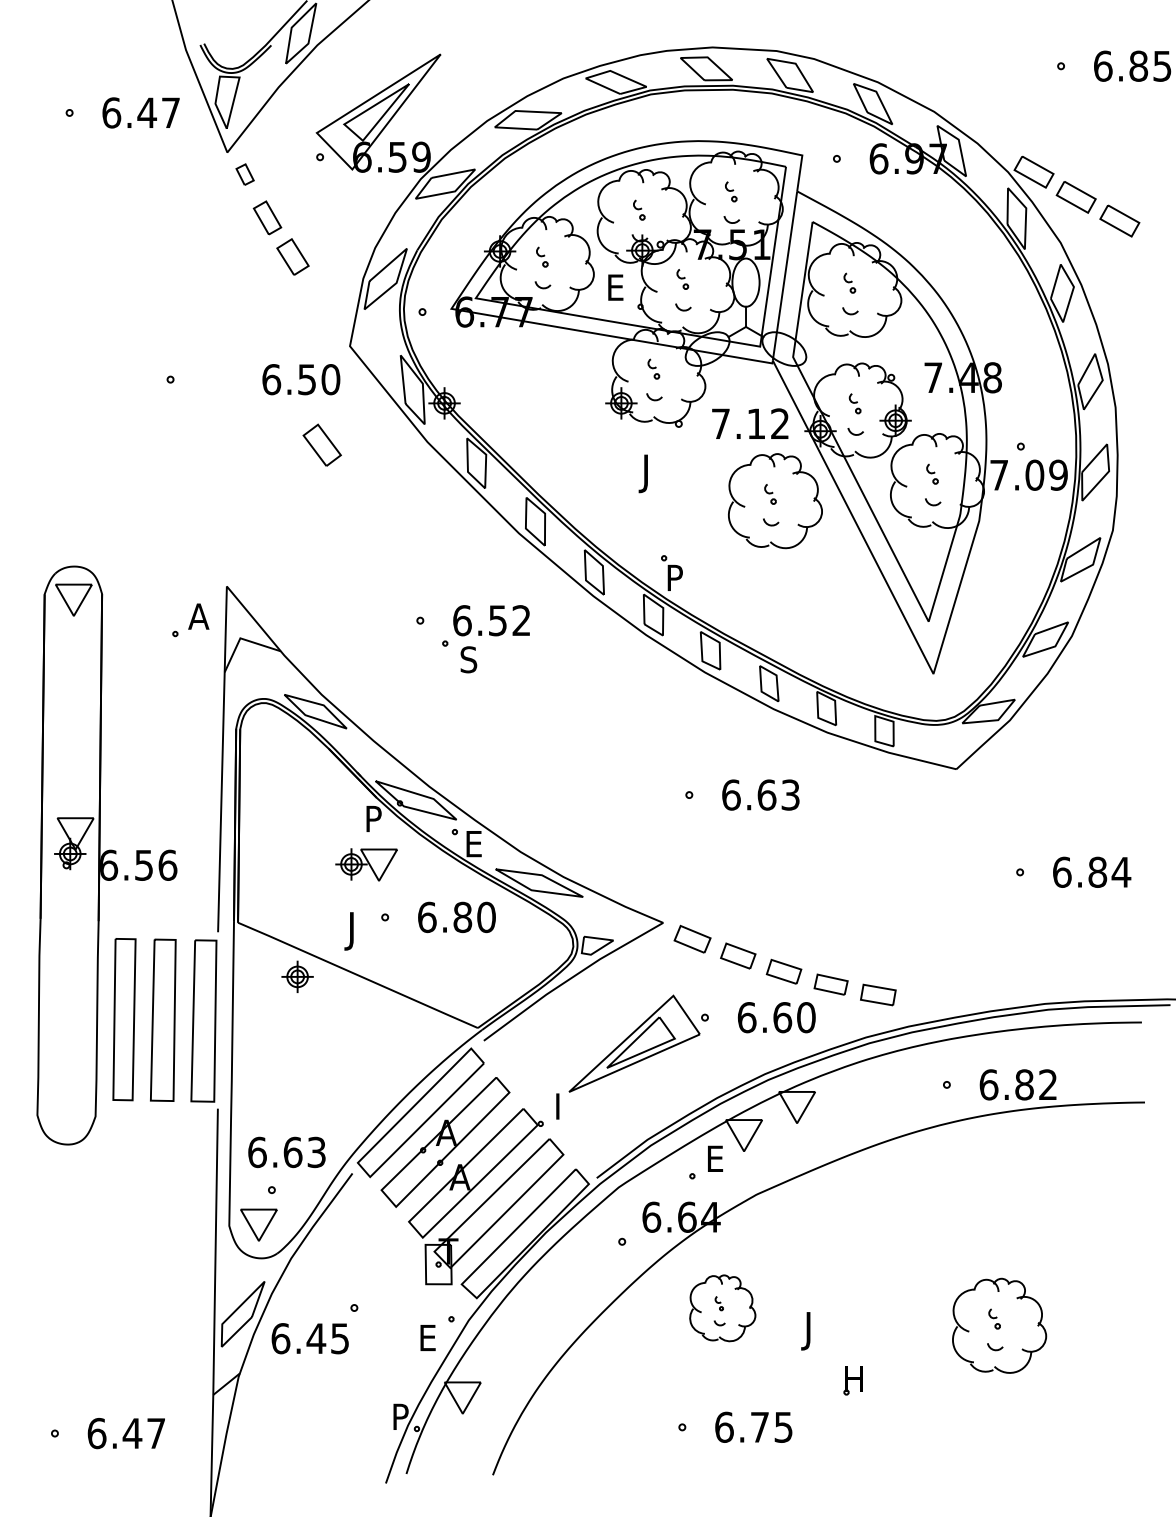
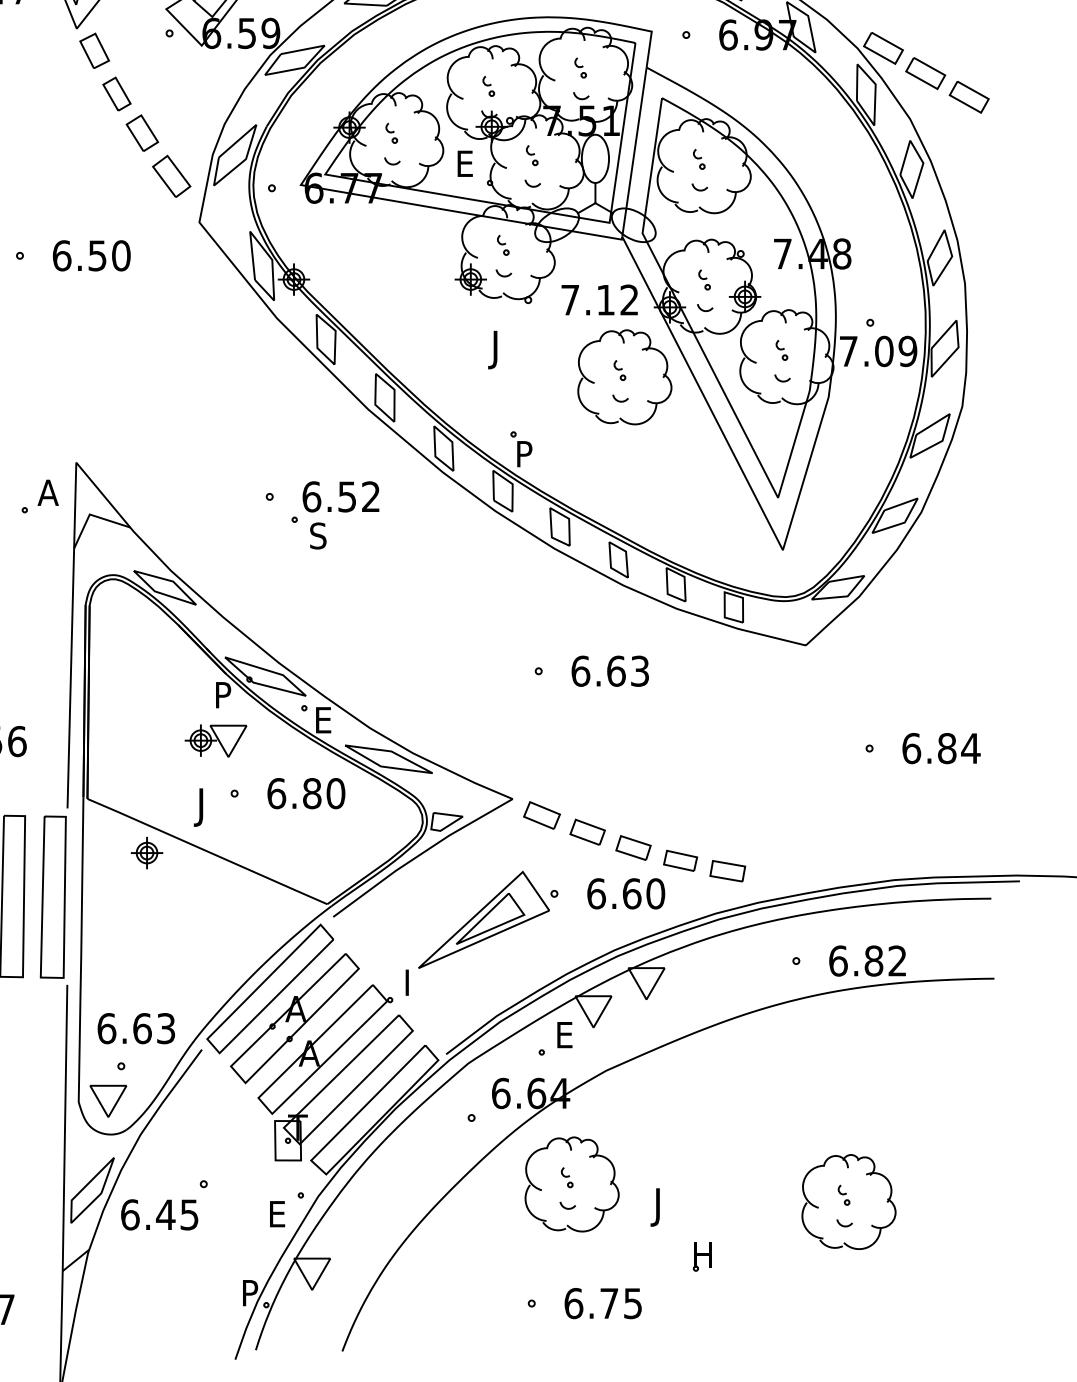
part: (244, 174) -> (93, 50), size x1.67
text: (301, 379) -> (91, 255), moved
part: (321, 444) -> (170, 175), moved
part: (722, 1308) -> (571, 1184), size x1.43

